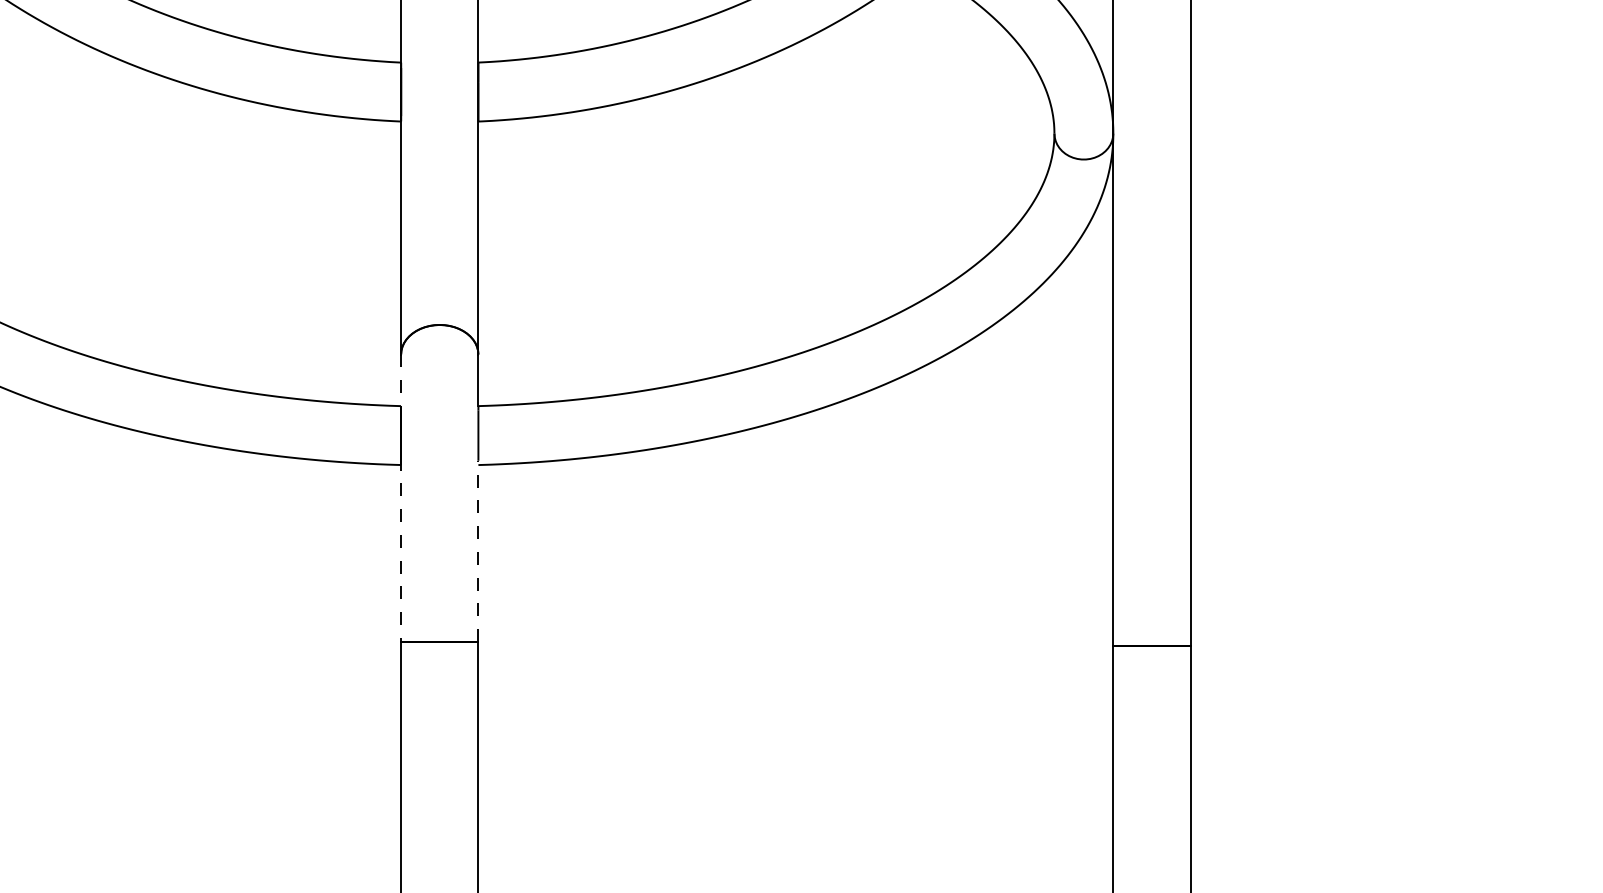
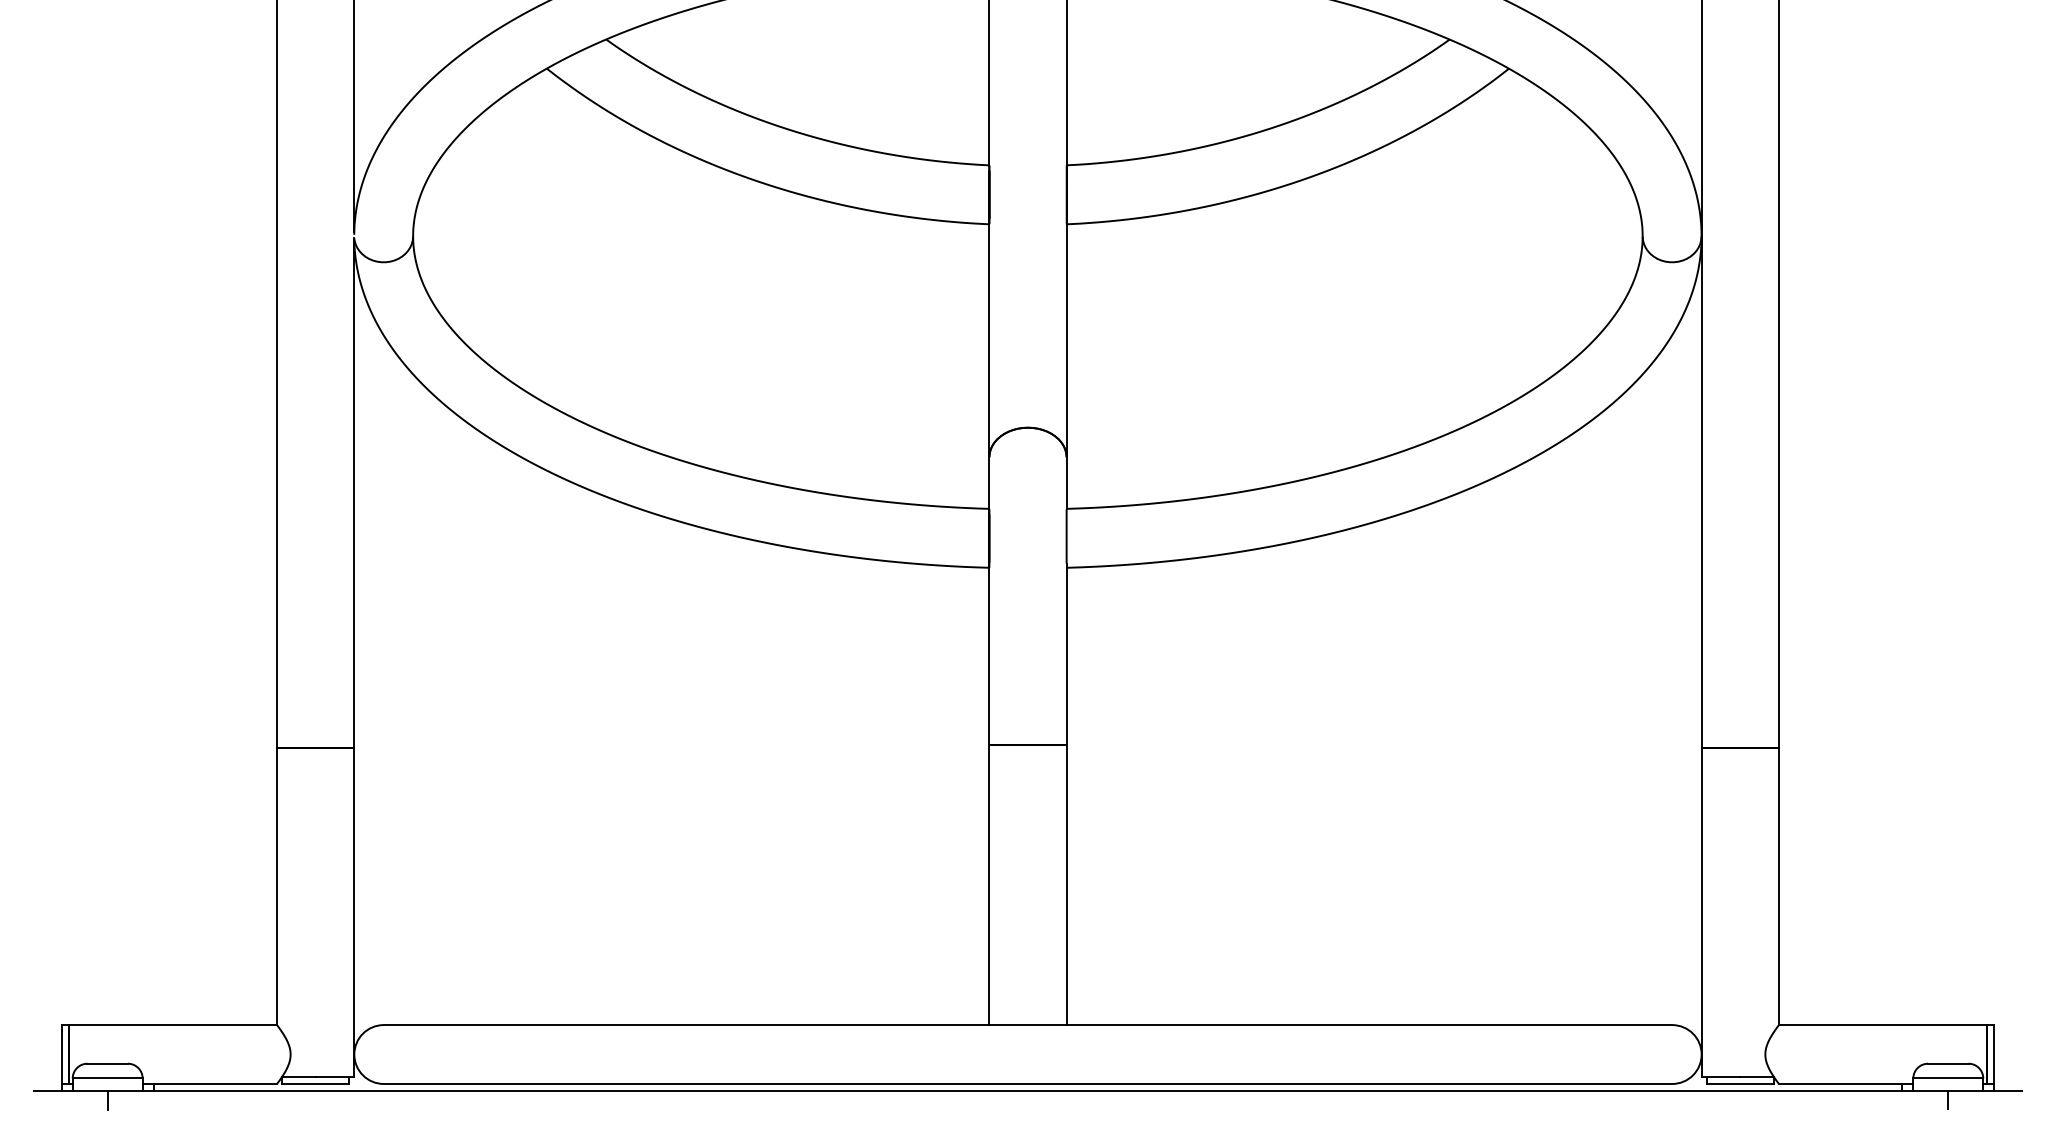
line: (401, 498) -> (989, 601), dashed -> solid
line: (478, 550) -> (1066, 653), dashed -> solid

